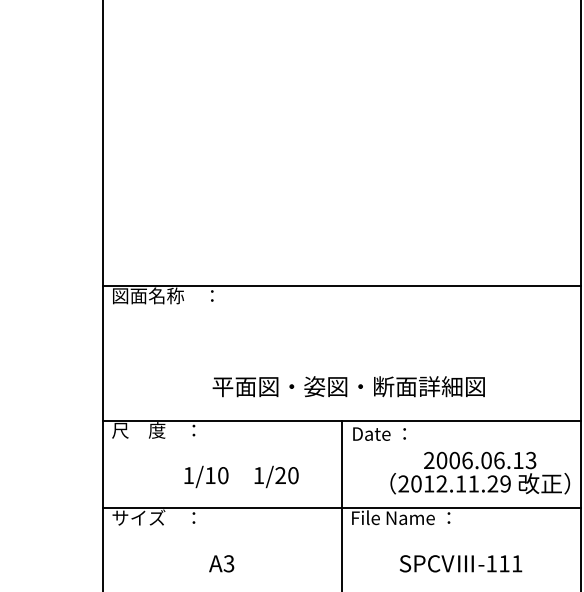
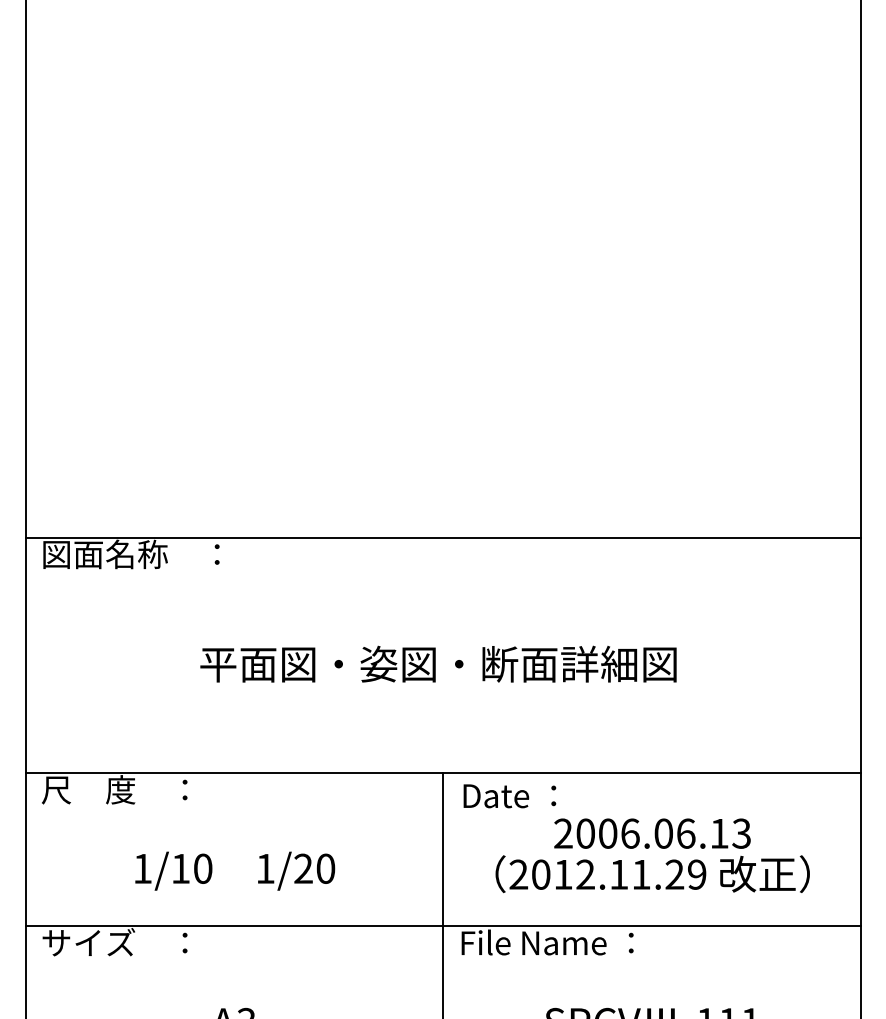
text: (348, 386) -> (437, 663), moved
text: (480, 472) -> (653, 854), moved
text: (241, 476) -> (235, 870), moved

